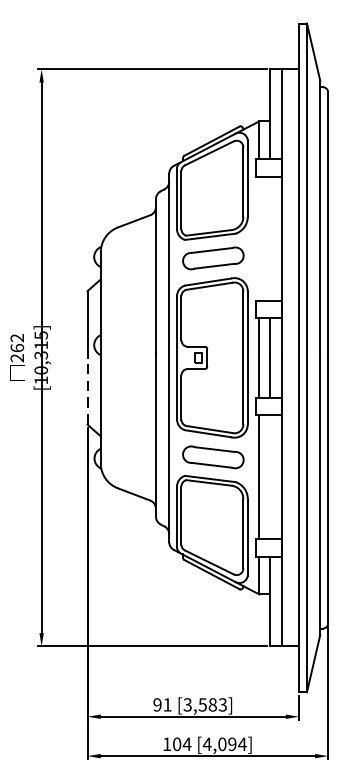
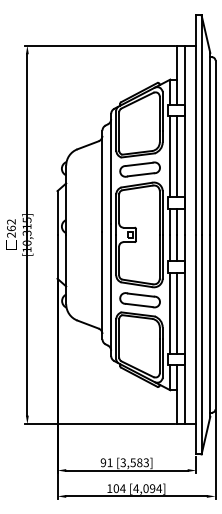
line: (259, 238) -> (170, 156), added
line: (270, 238) -> (177, 156), added
line: (87, 390) -> (57, 256), dashed -> solid
line: (270, 476) -> (177, 312), added

